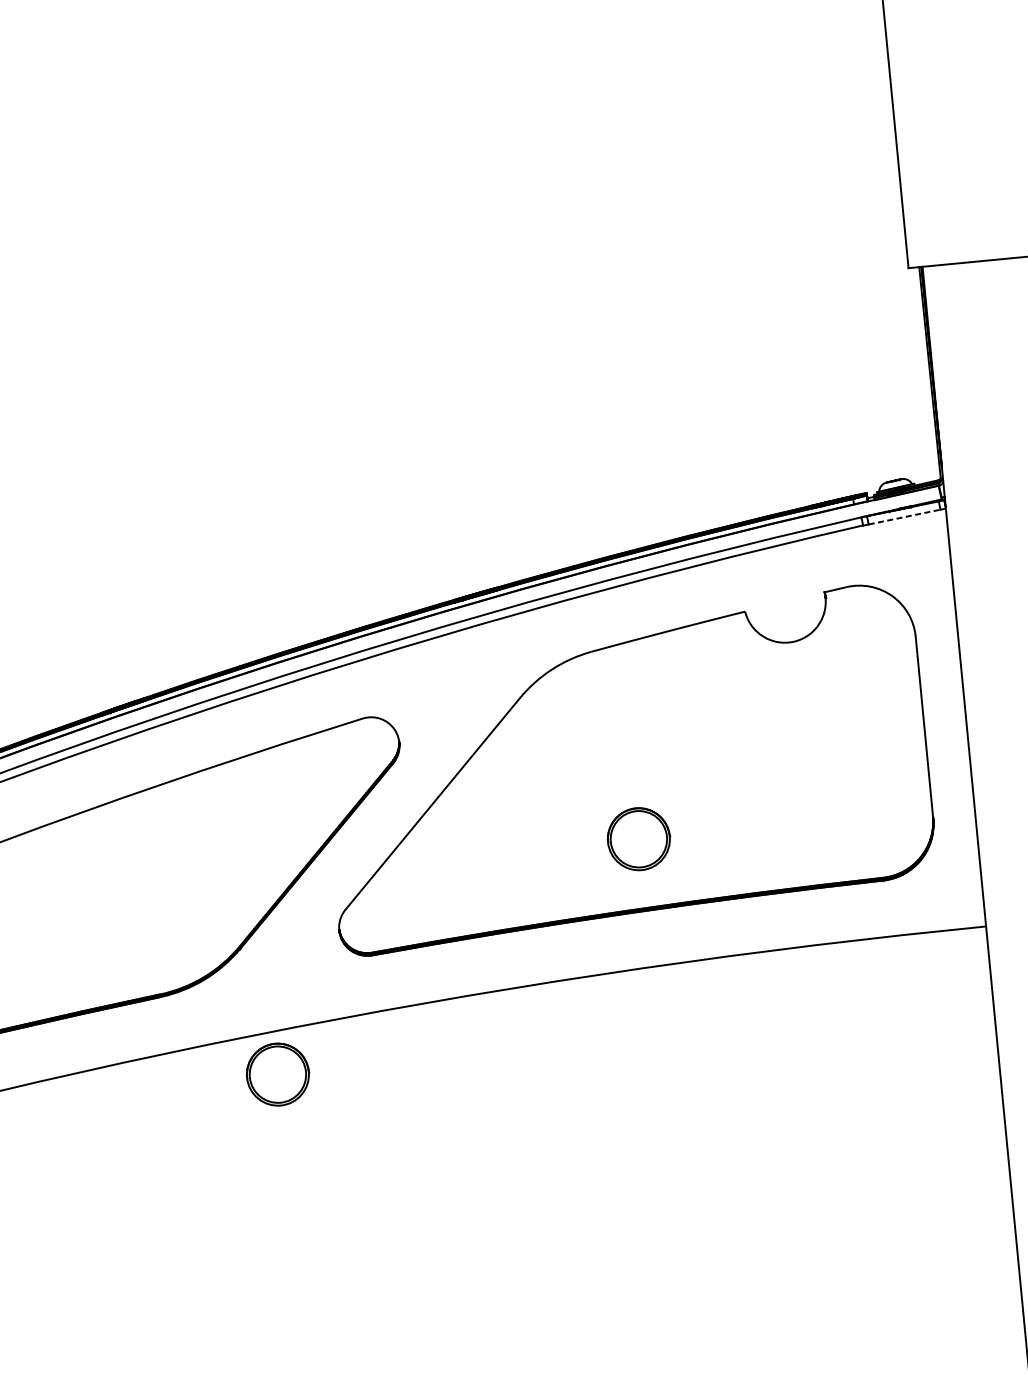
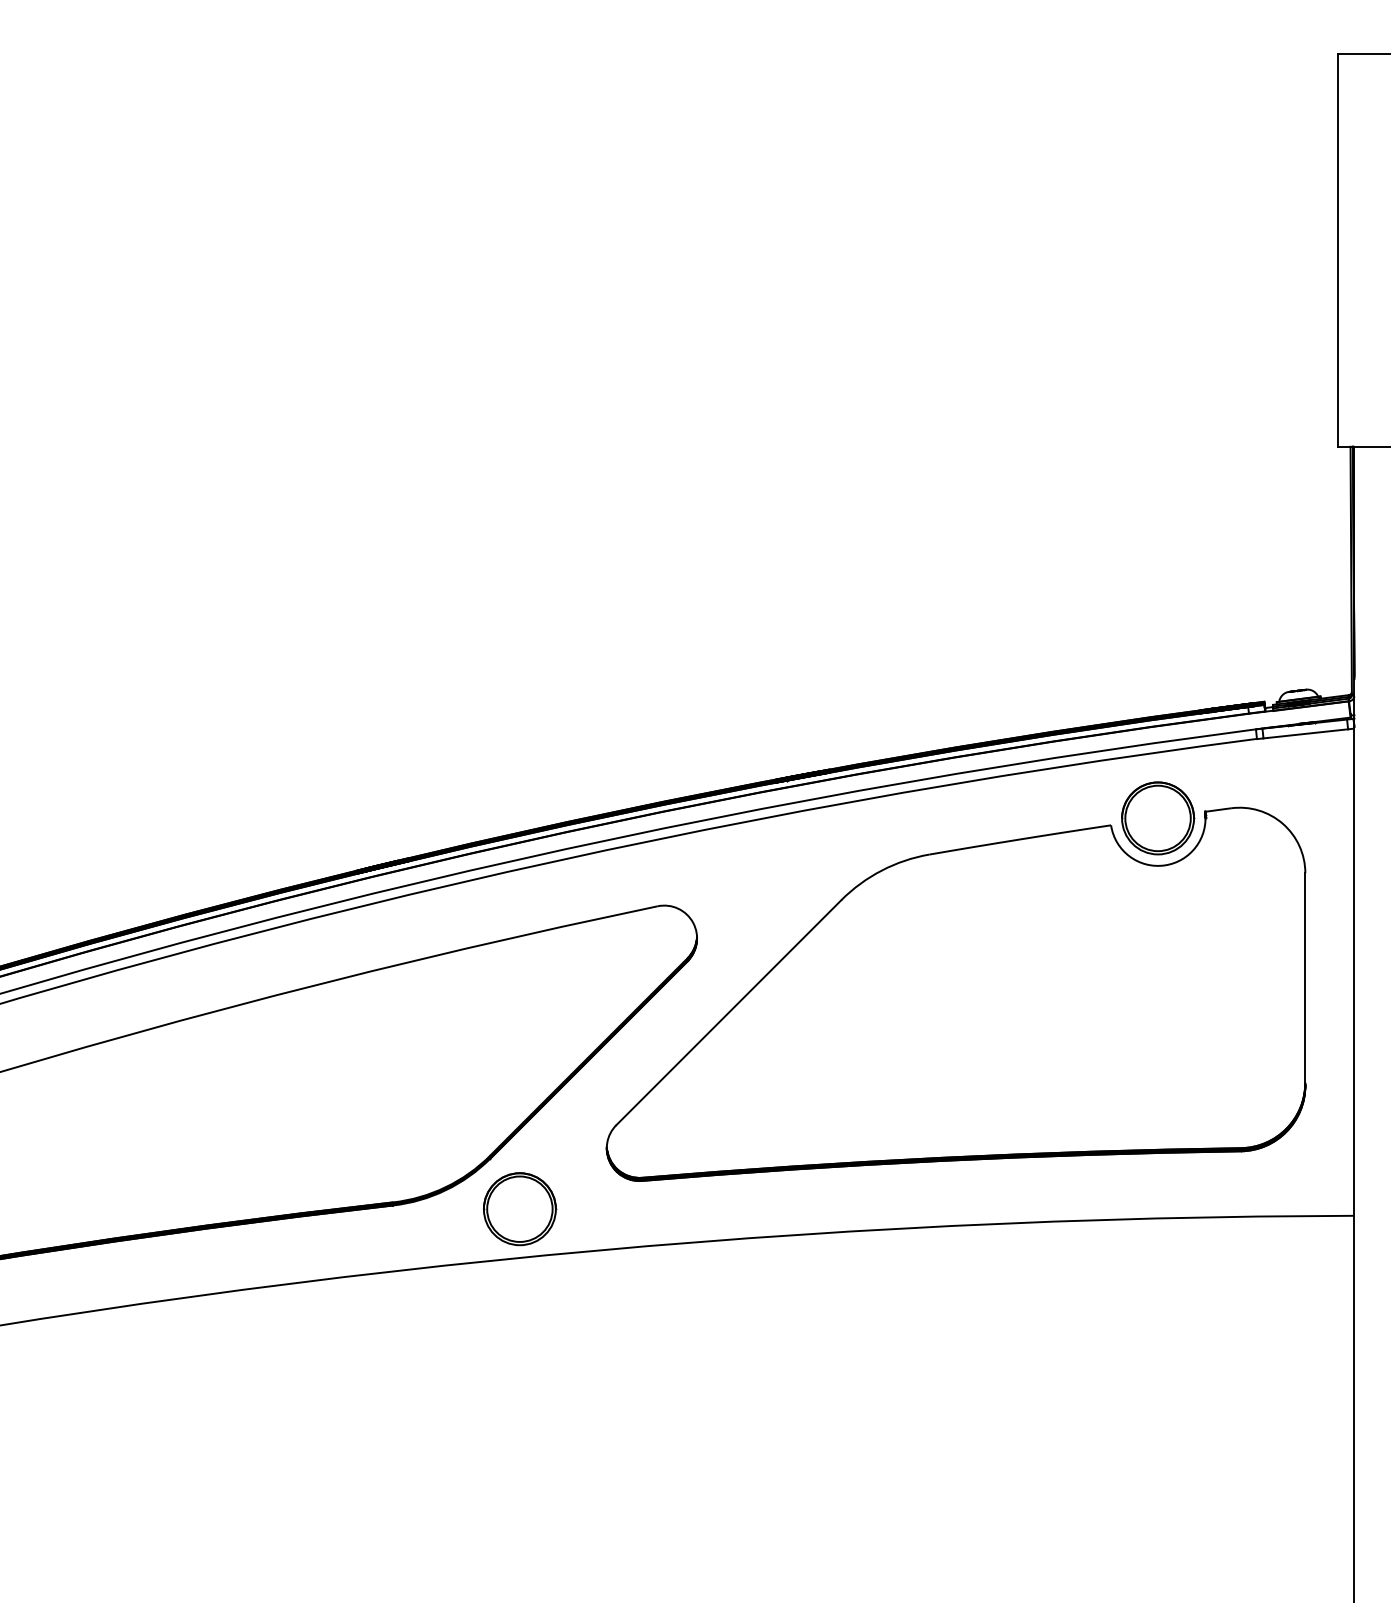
line: (904, 516) -> (1305, 733), dashed -> solid
part: (639, 839) -> (1158, 818), moved
part: (278, 1074) -> (520, 1209), moved

